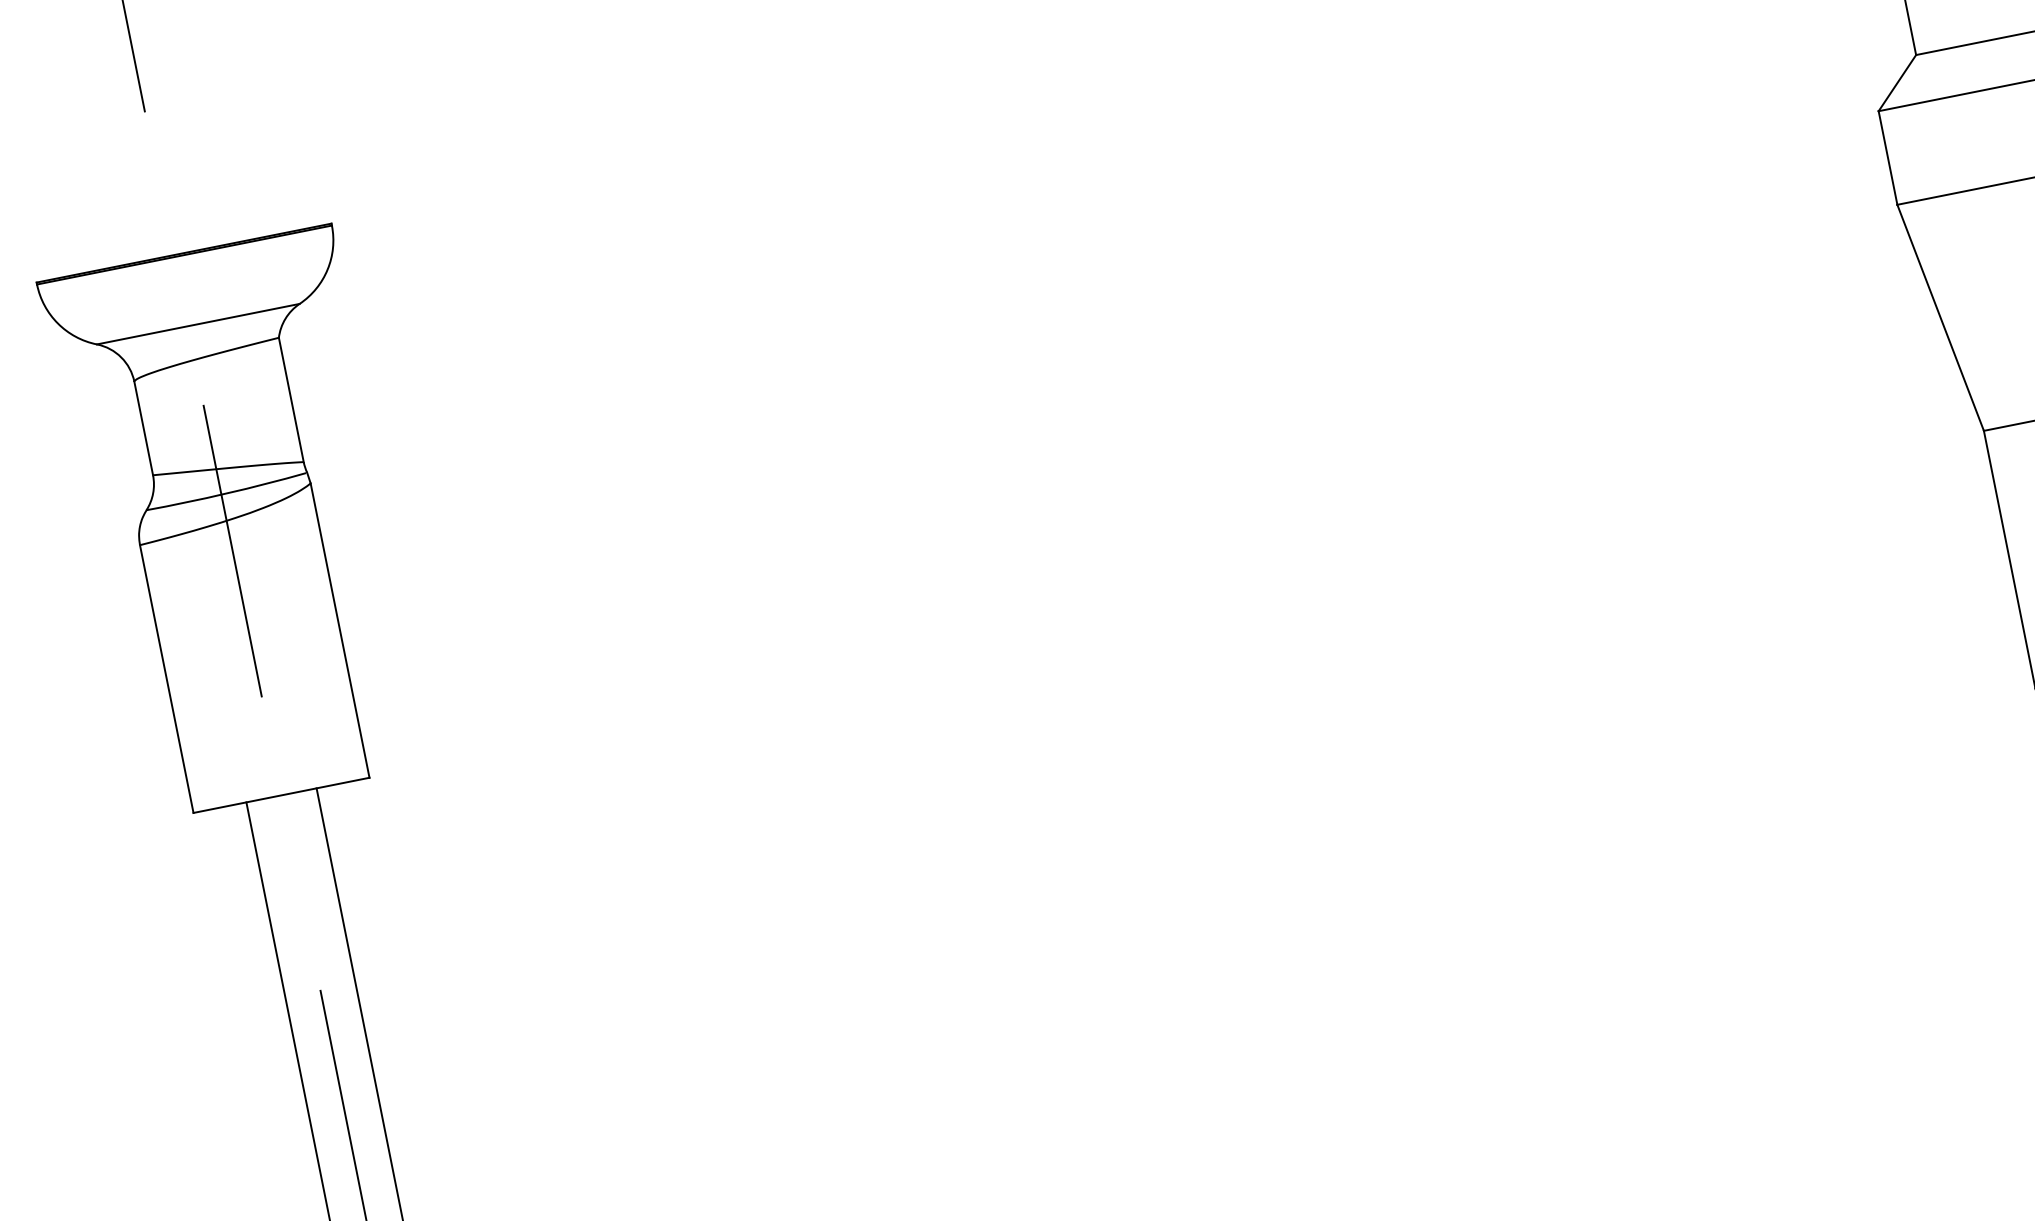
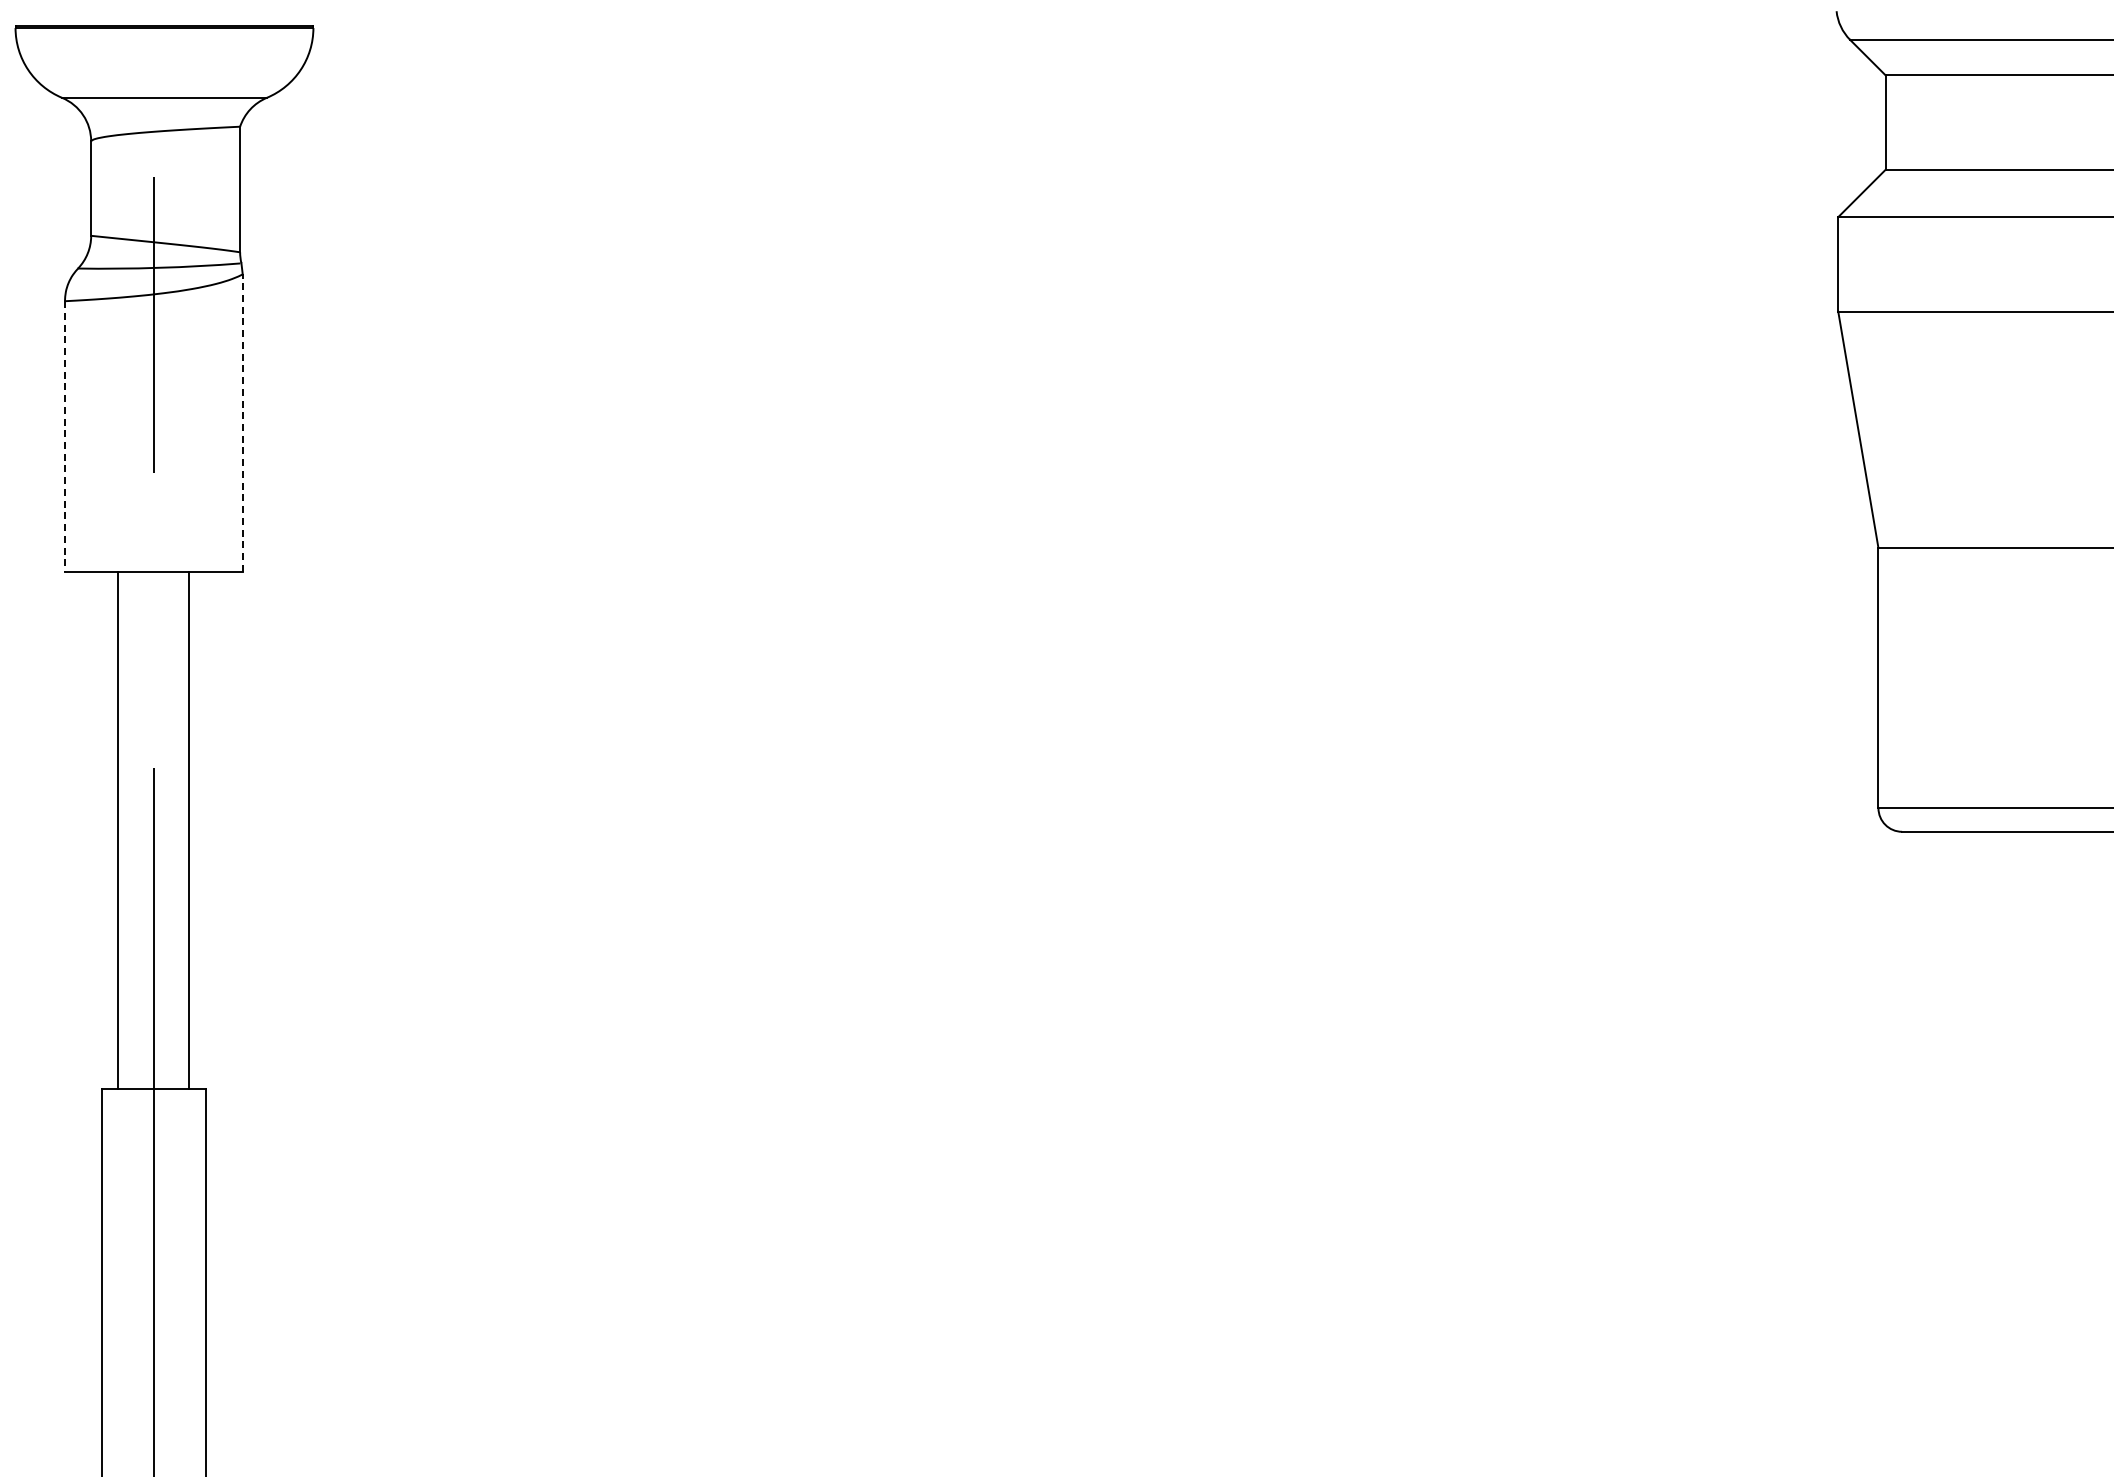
line: (339, 631) -> (242, 423), solid -> dashed
line: (166, 679) -> (64, 436), solid -> dashed

